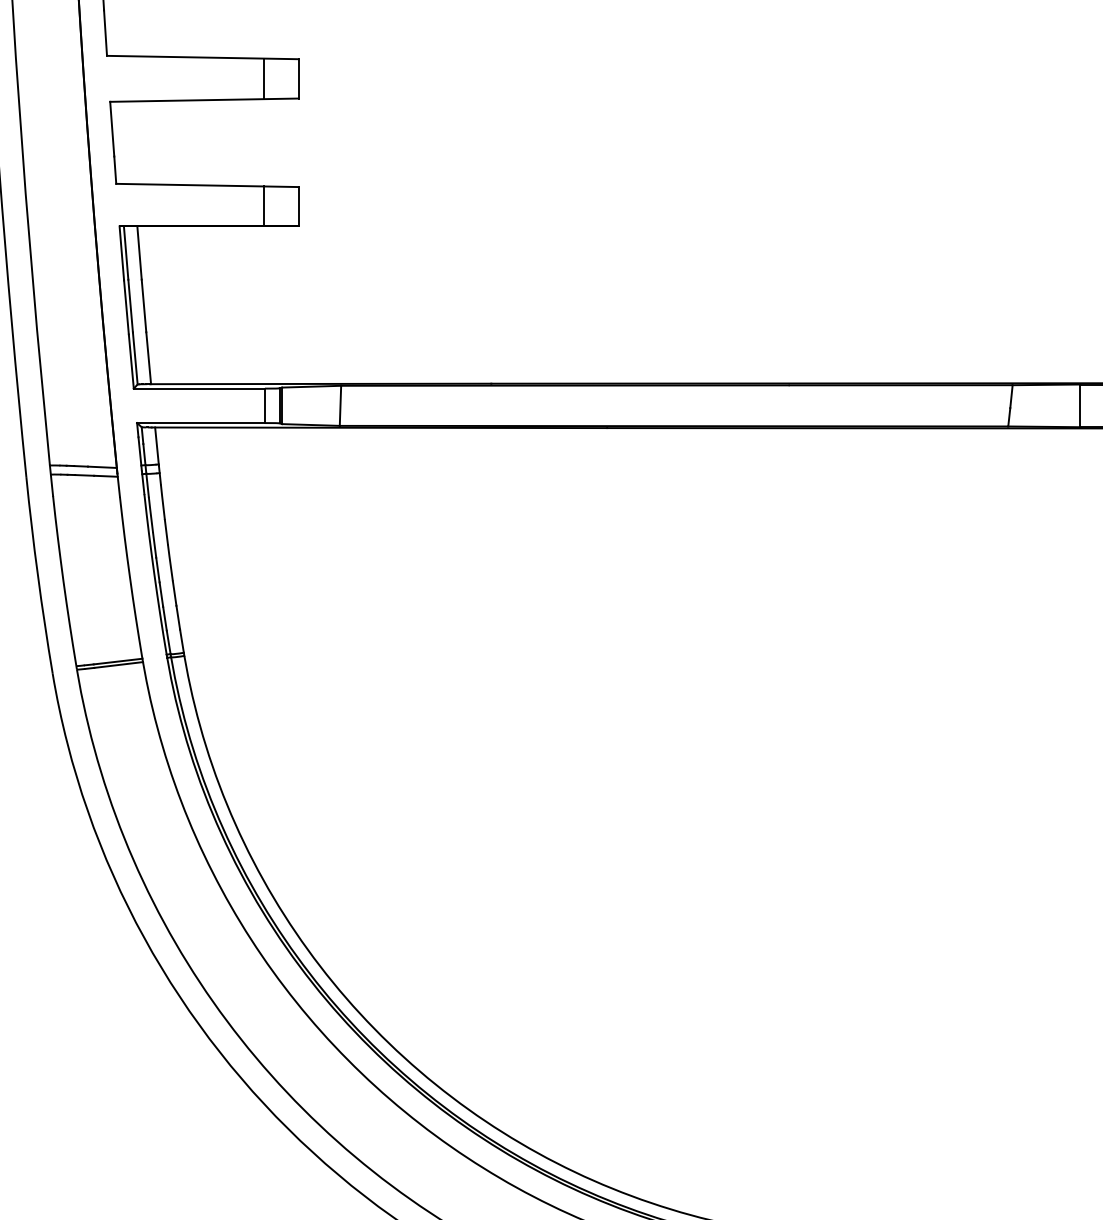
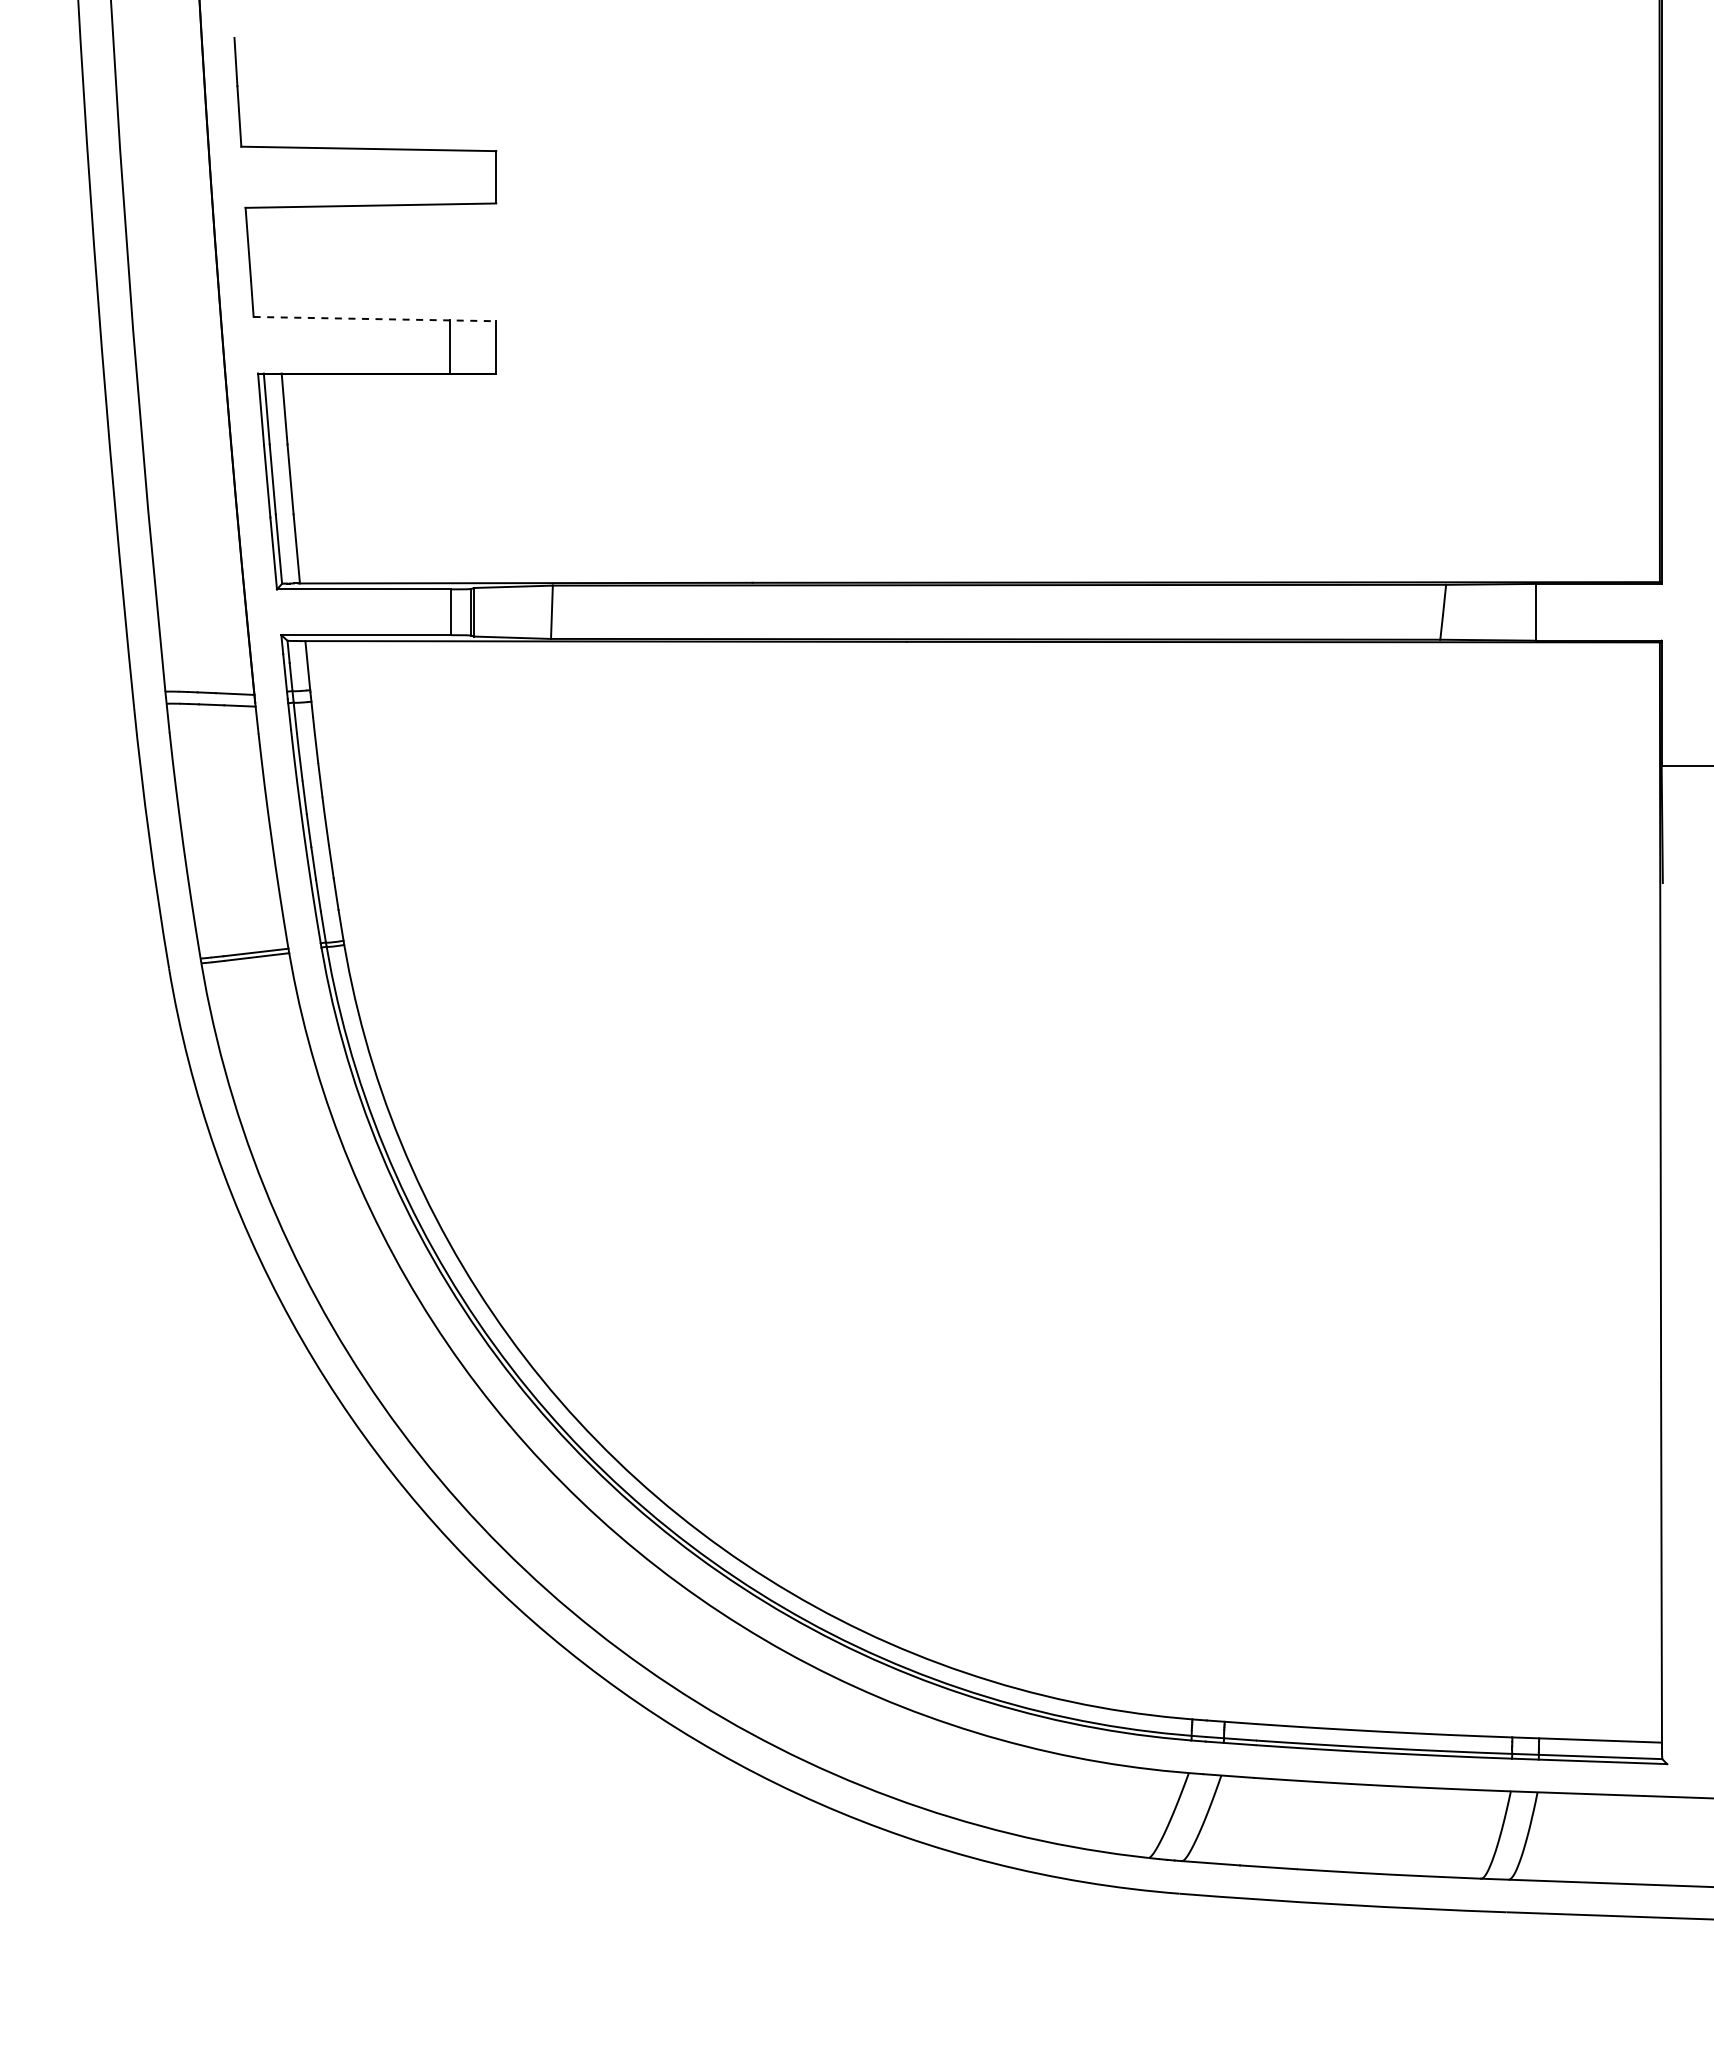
line: (264, 79) -> (450, 177), removed
line: (207, 185) -> (375, 319), solid -> dashed

